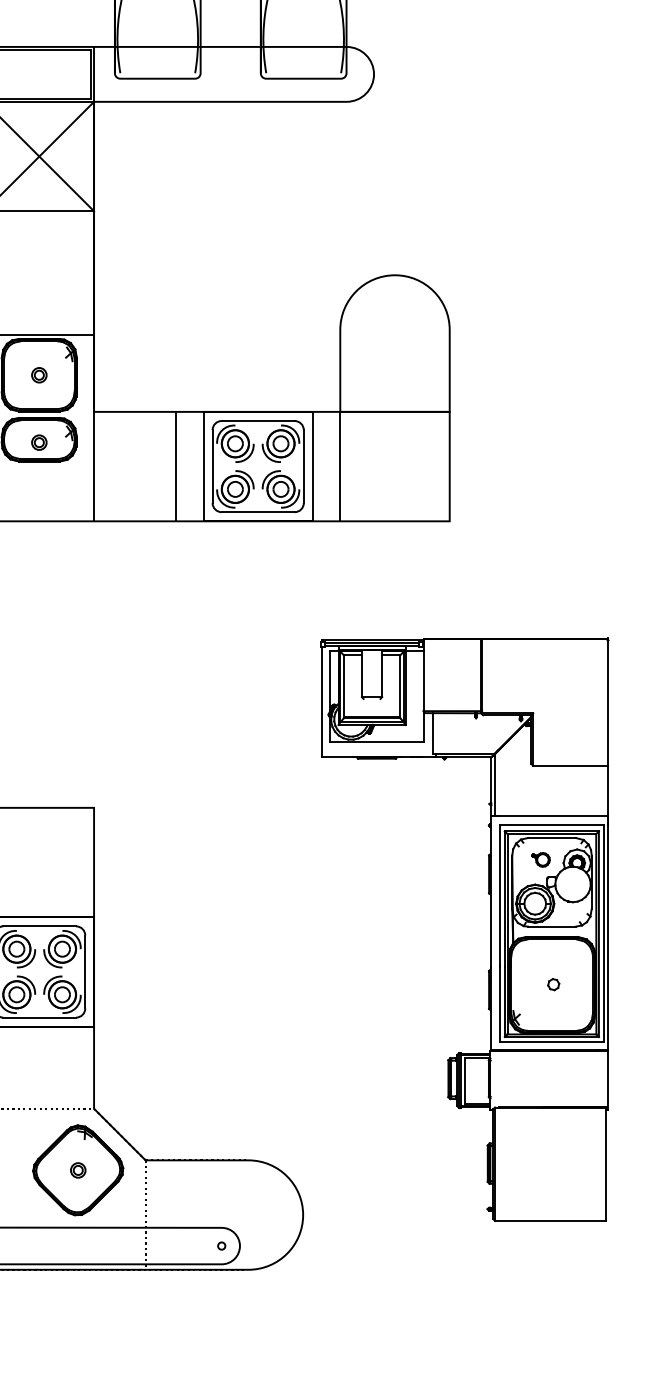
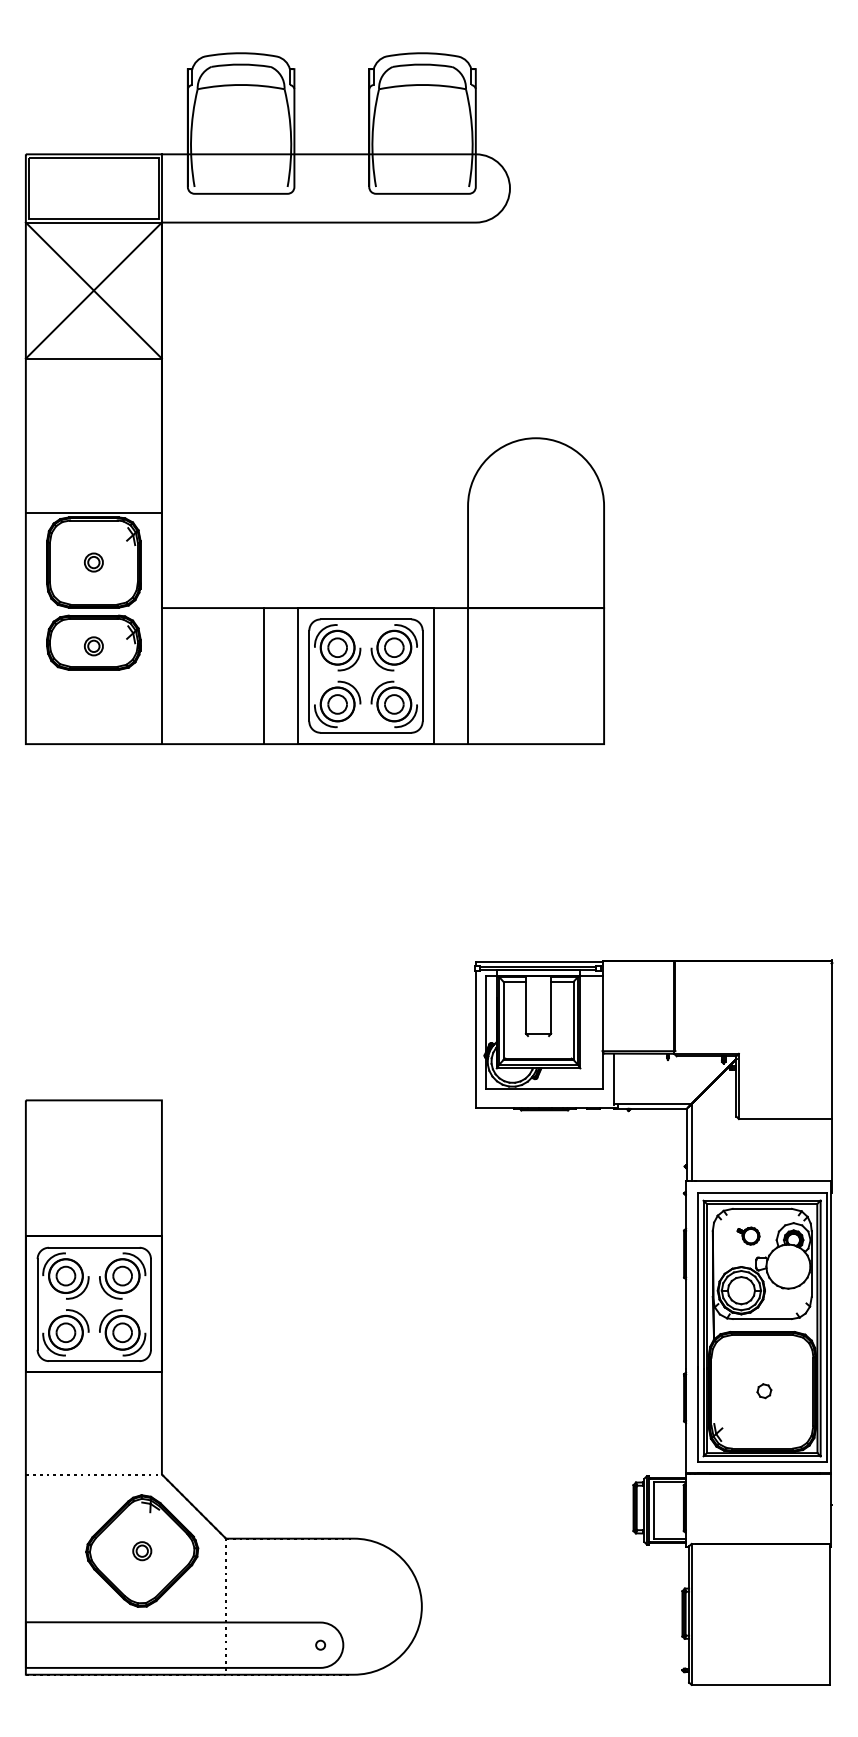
part: (490, 929) -> (685, 1322), moved

